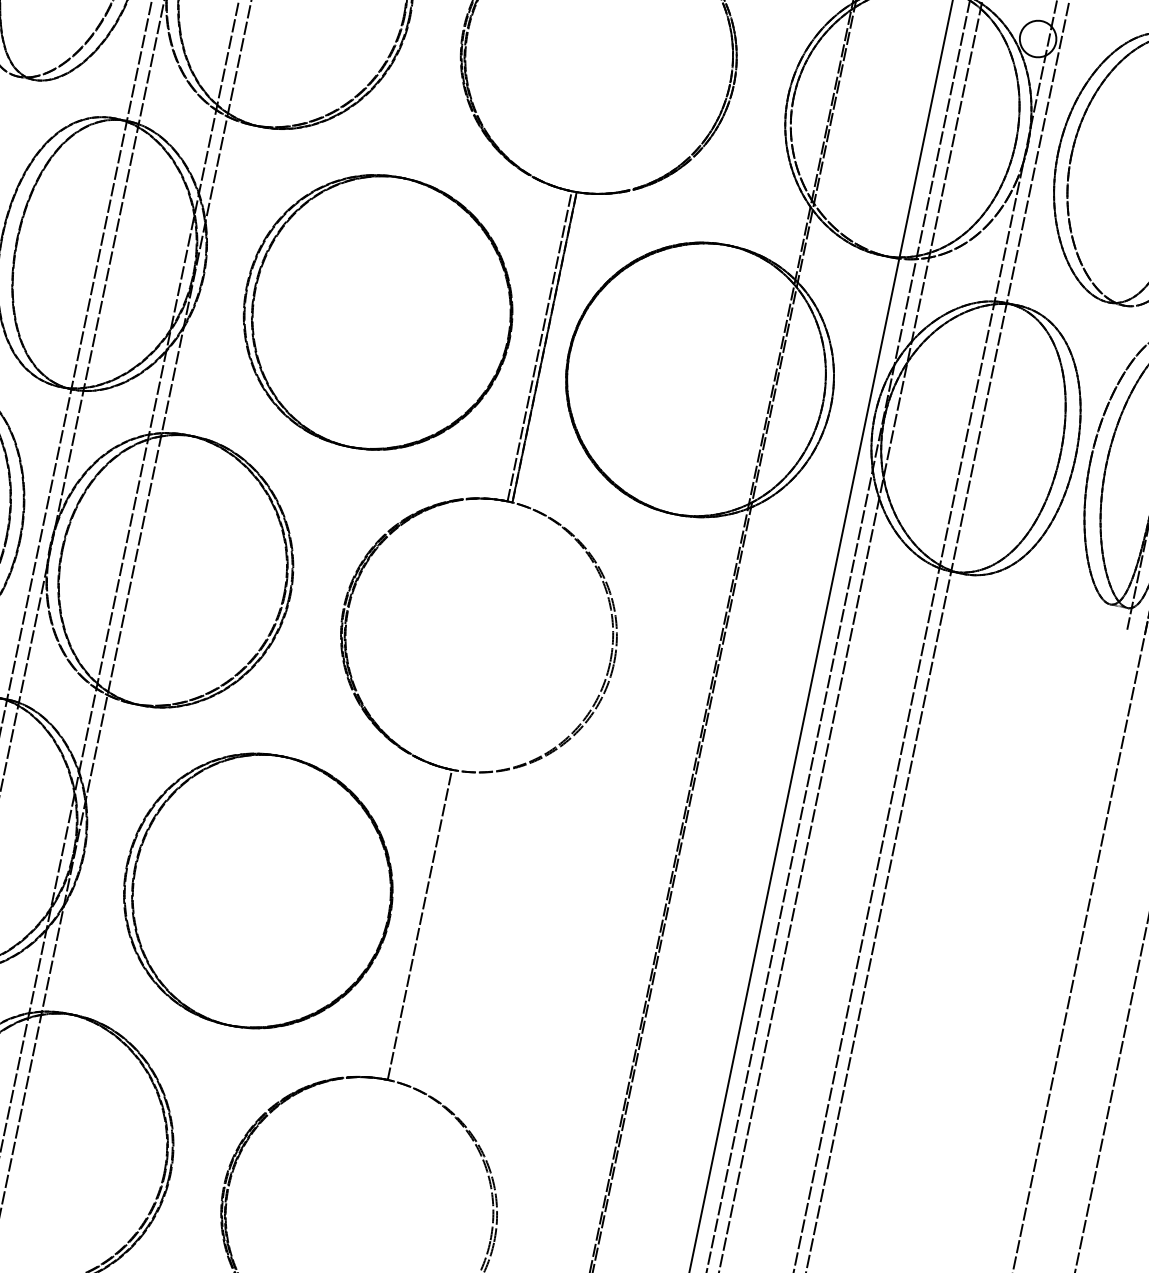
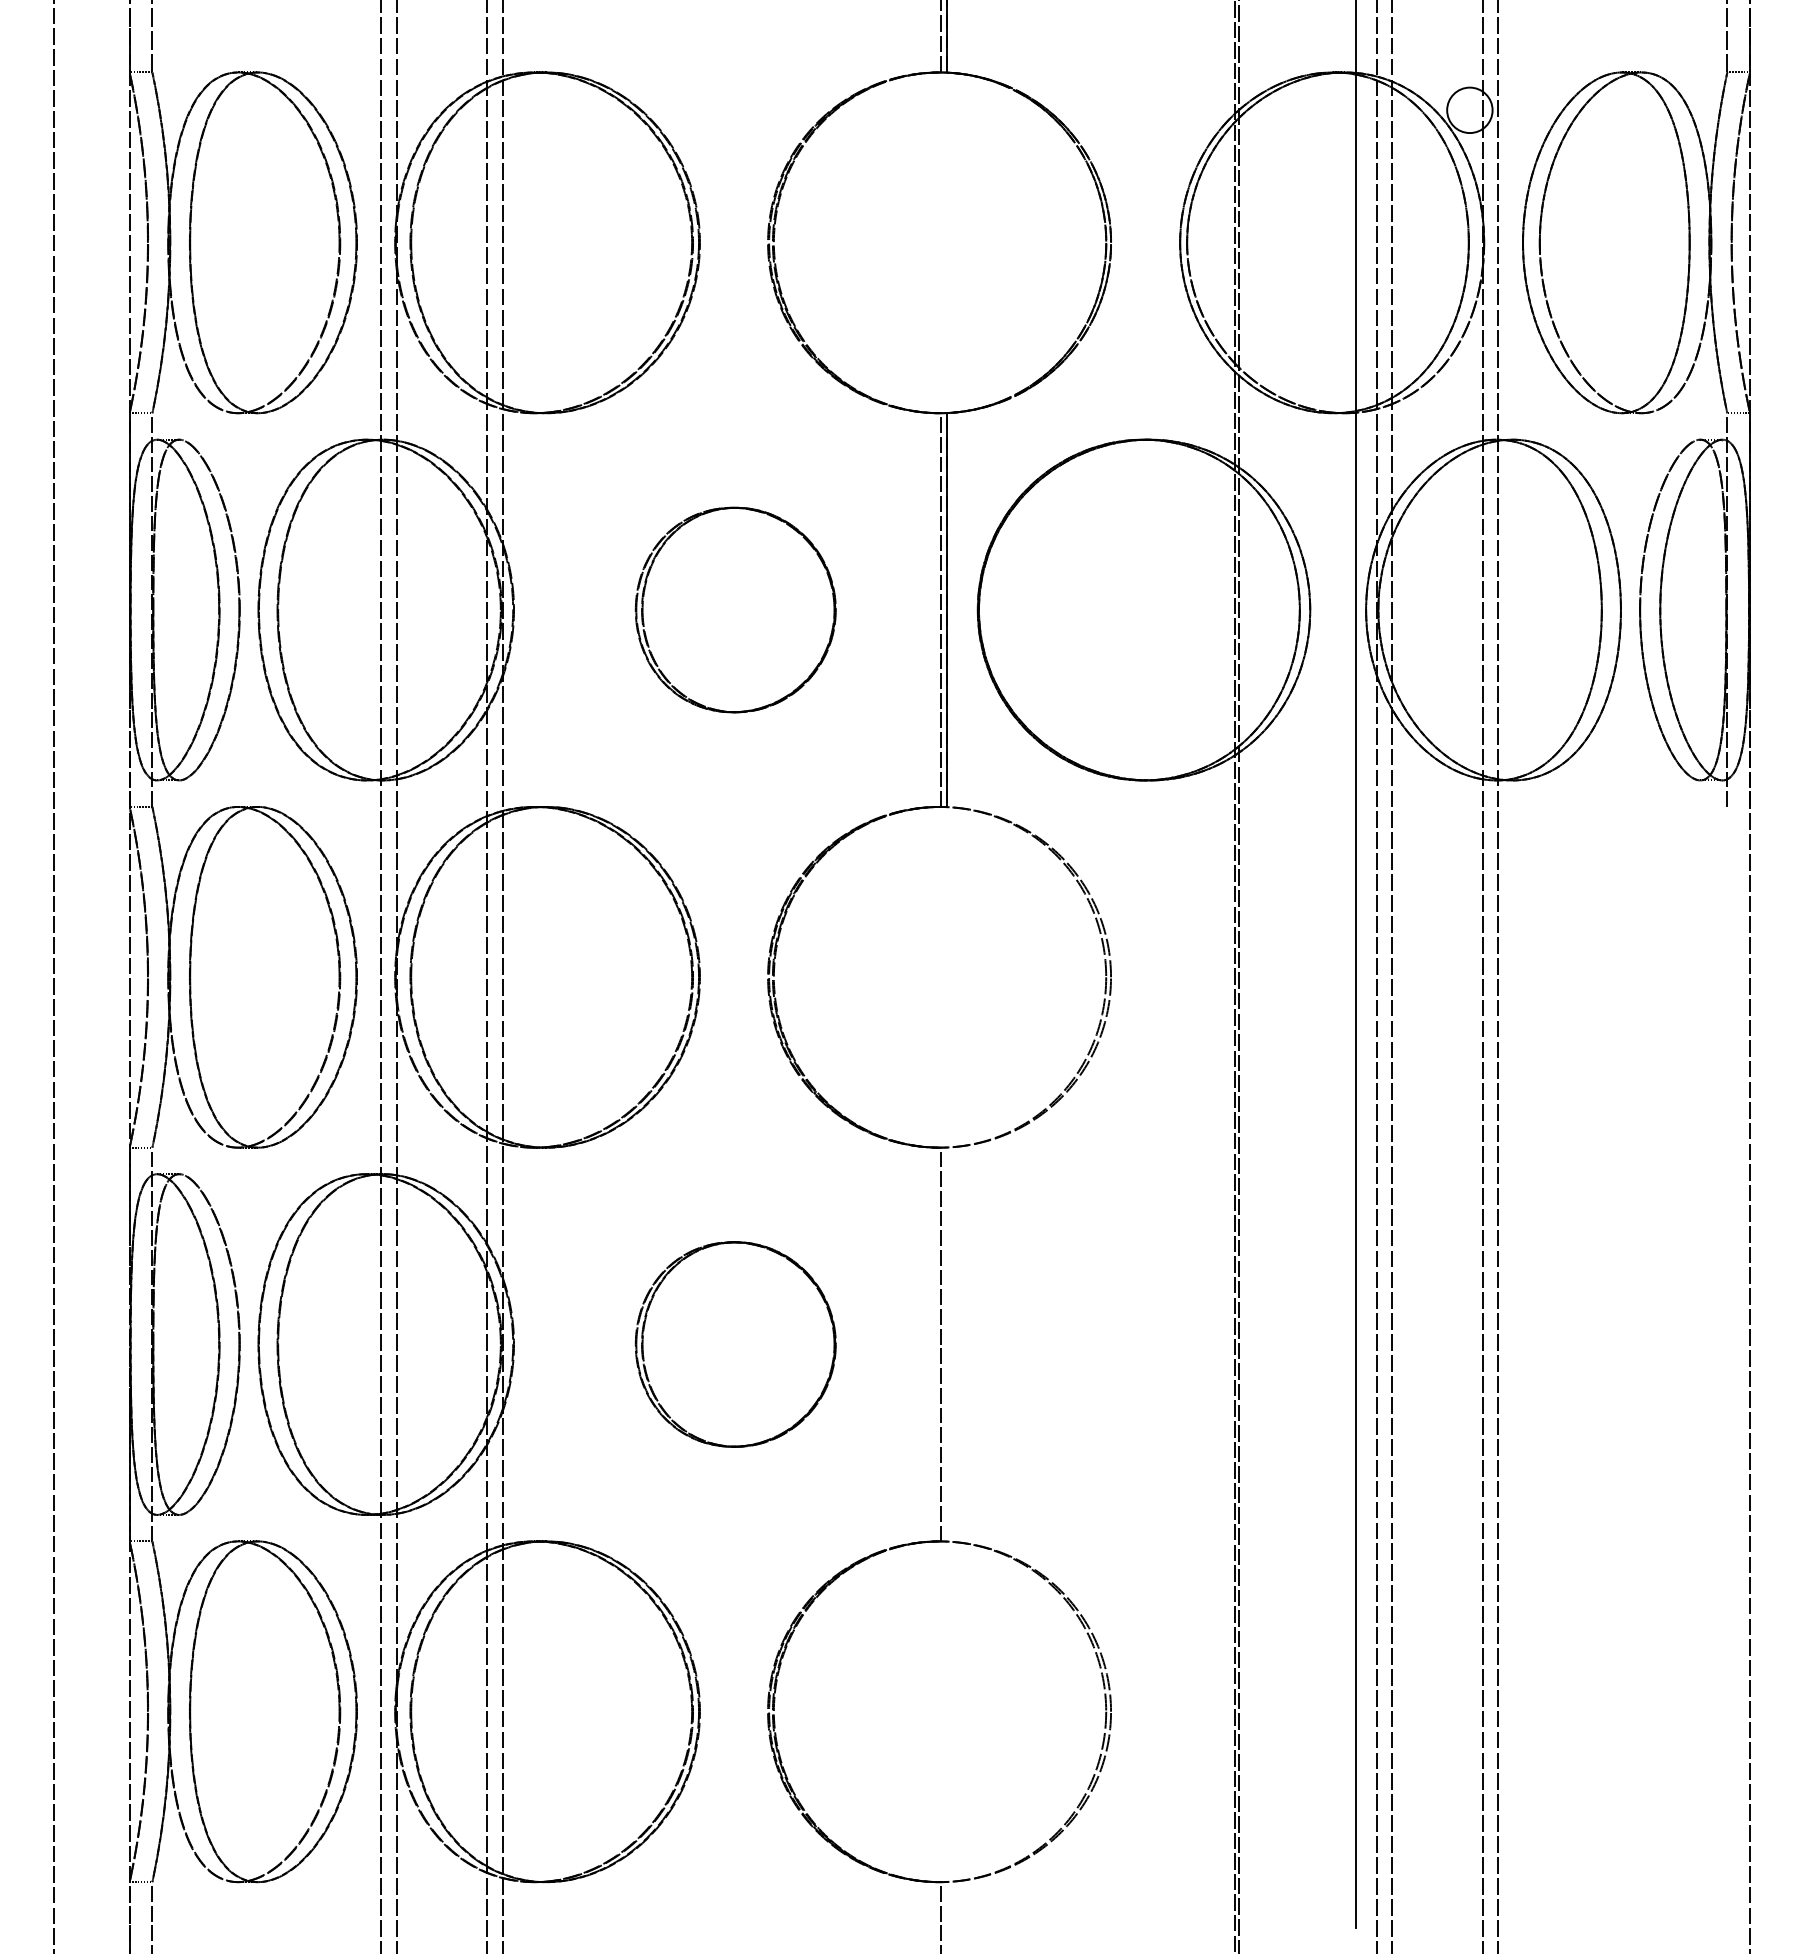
part: (378, 312) -> (735, 609), size x0.6
part: (258, 891) -> (735, 1344), size x0.6

